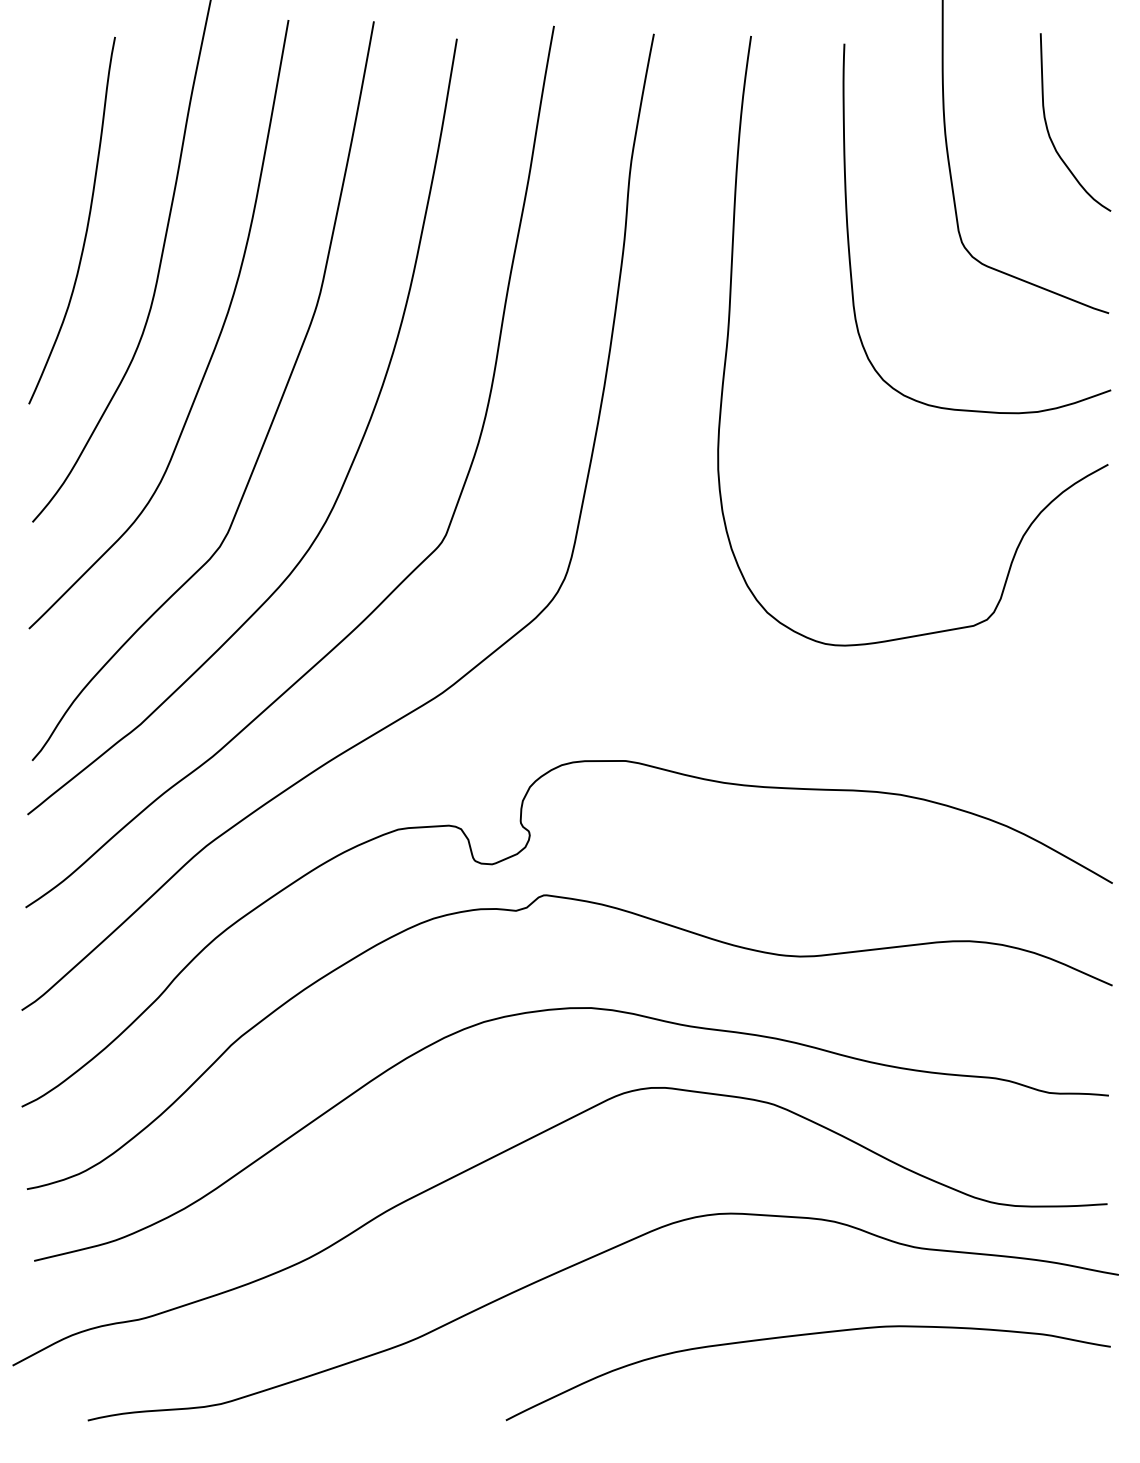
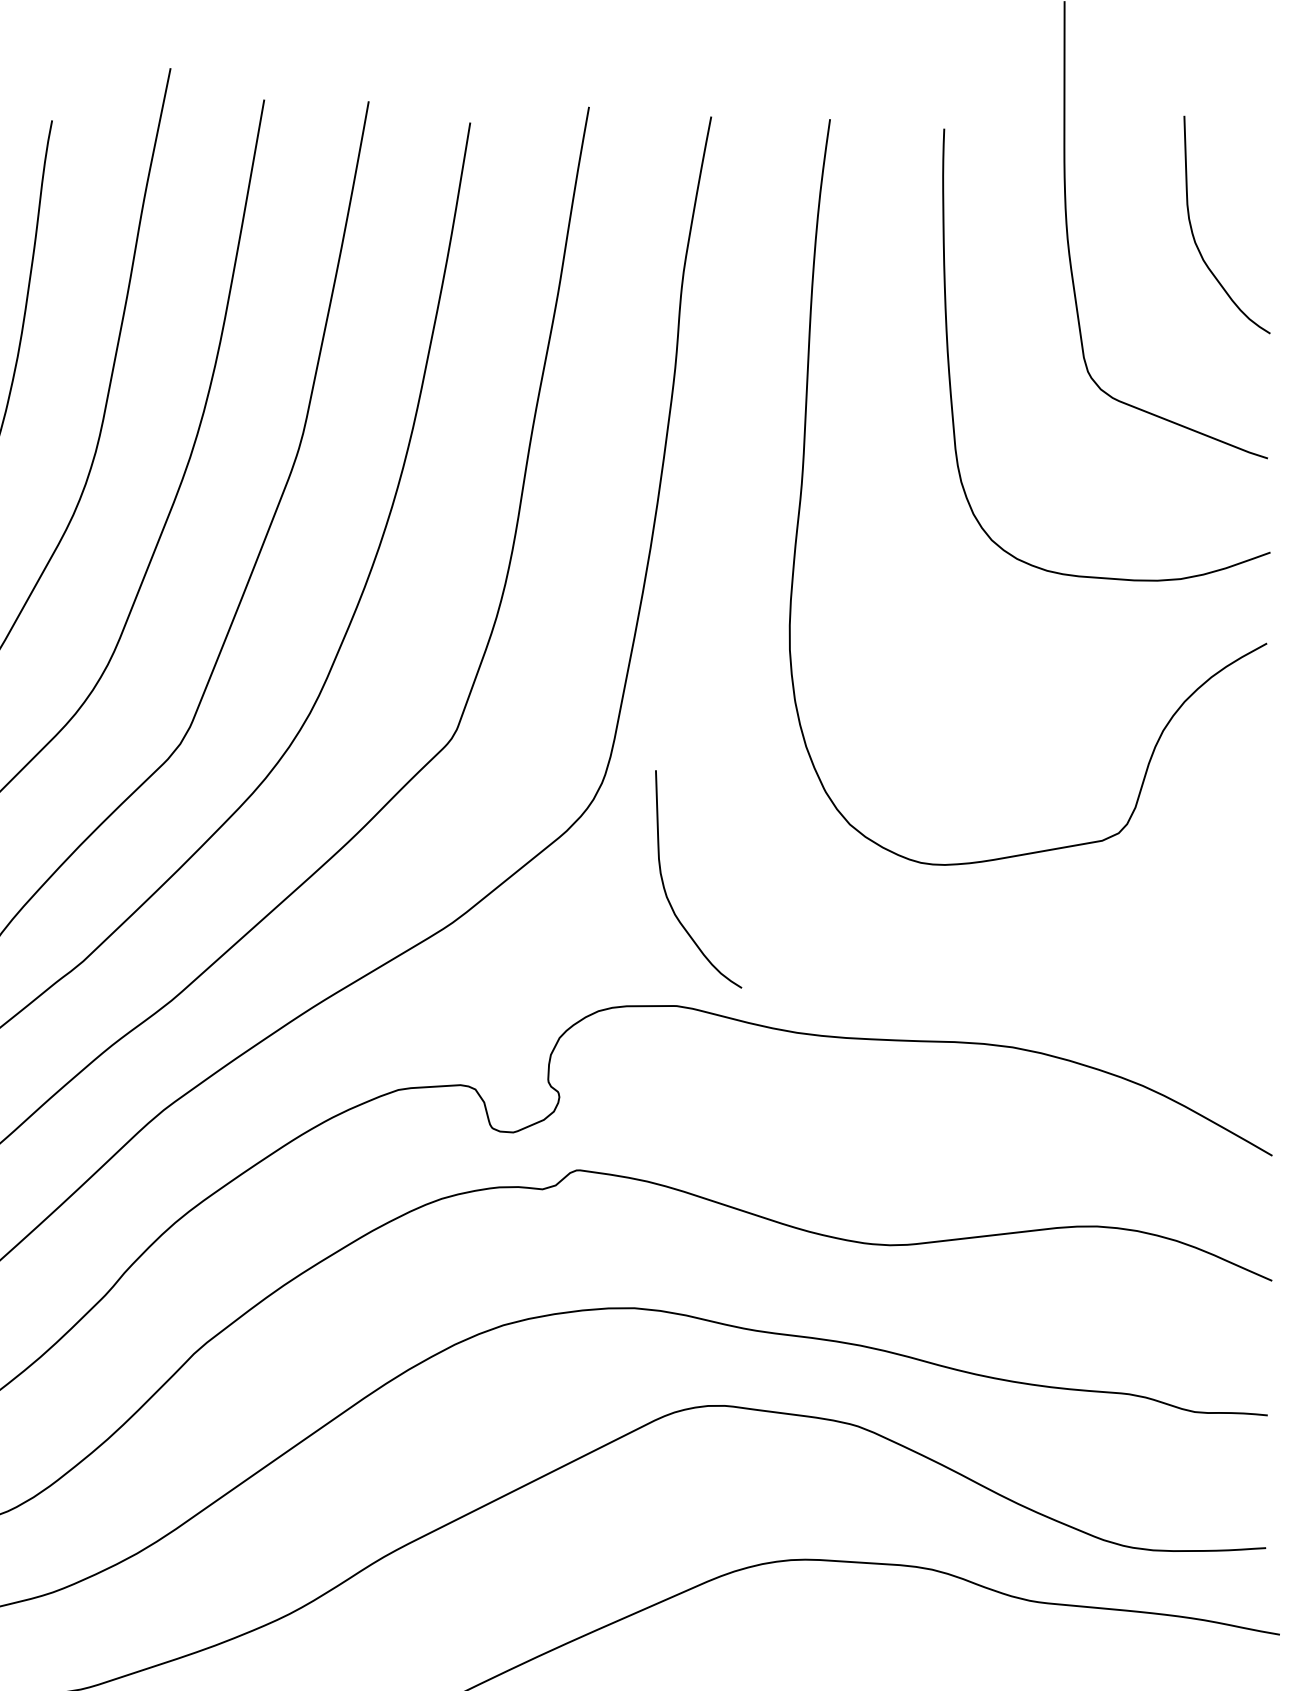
curve: (616, 663) -> (665, 886), added

